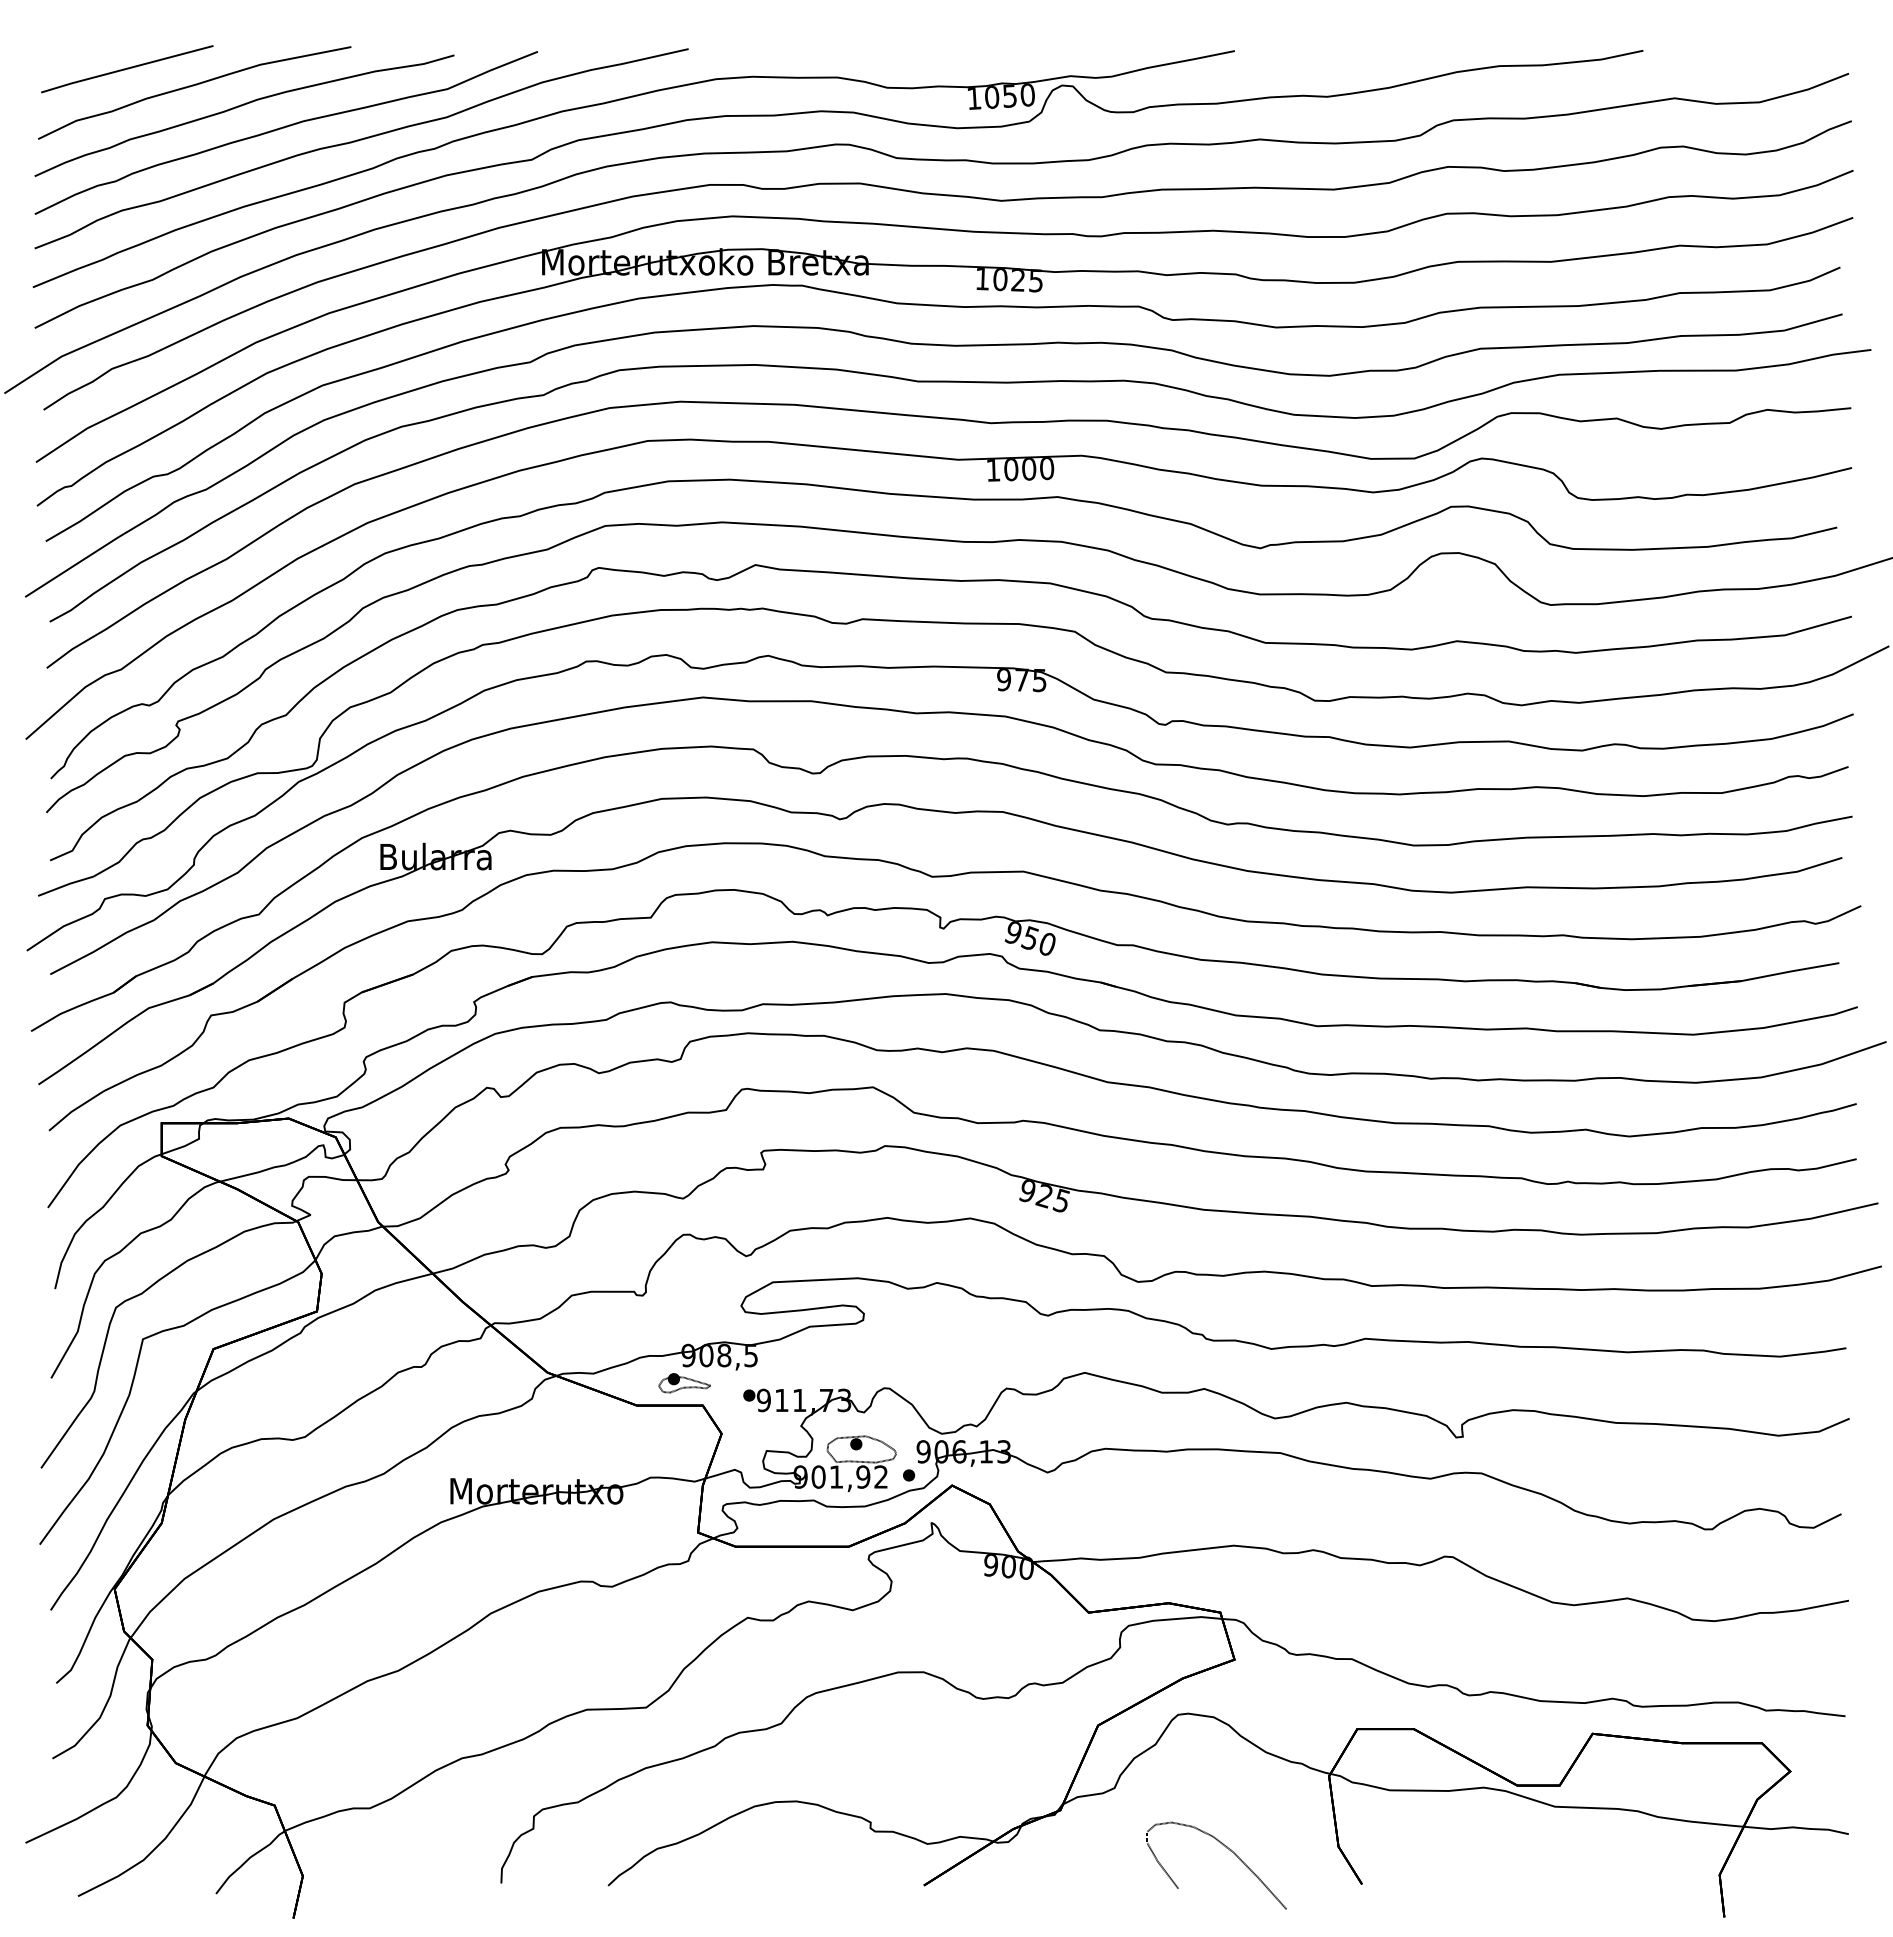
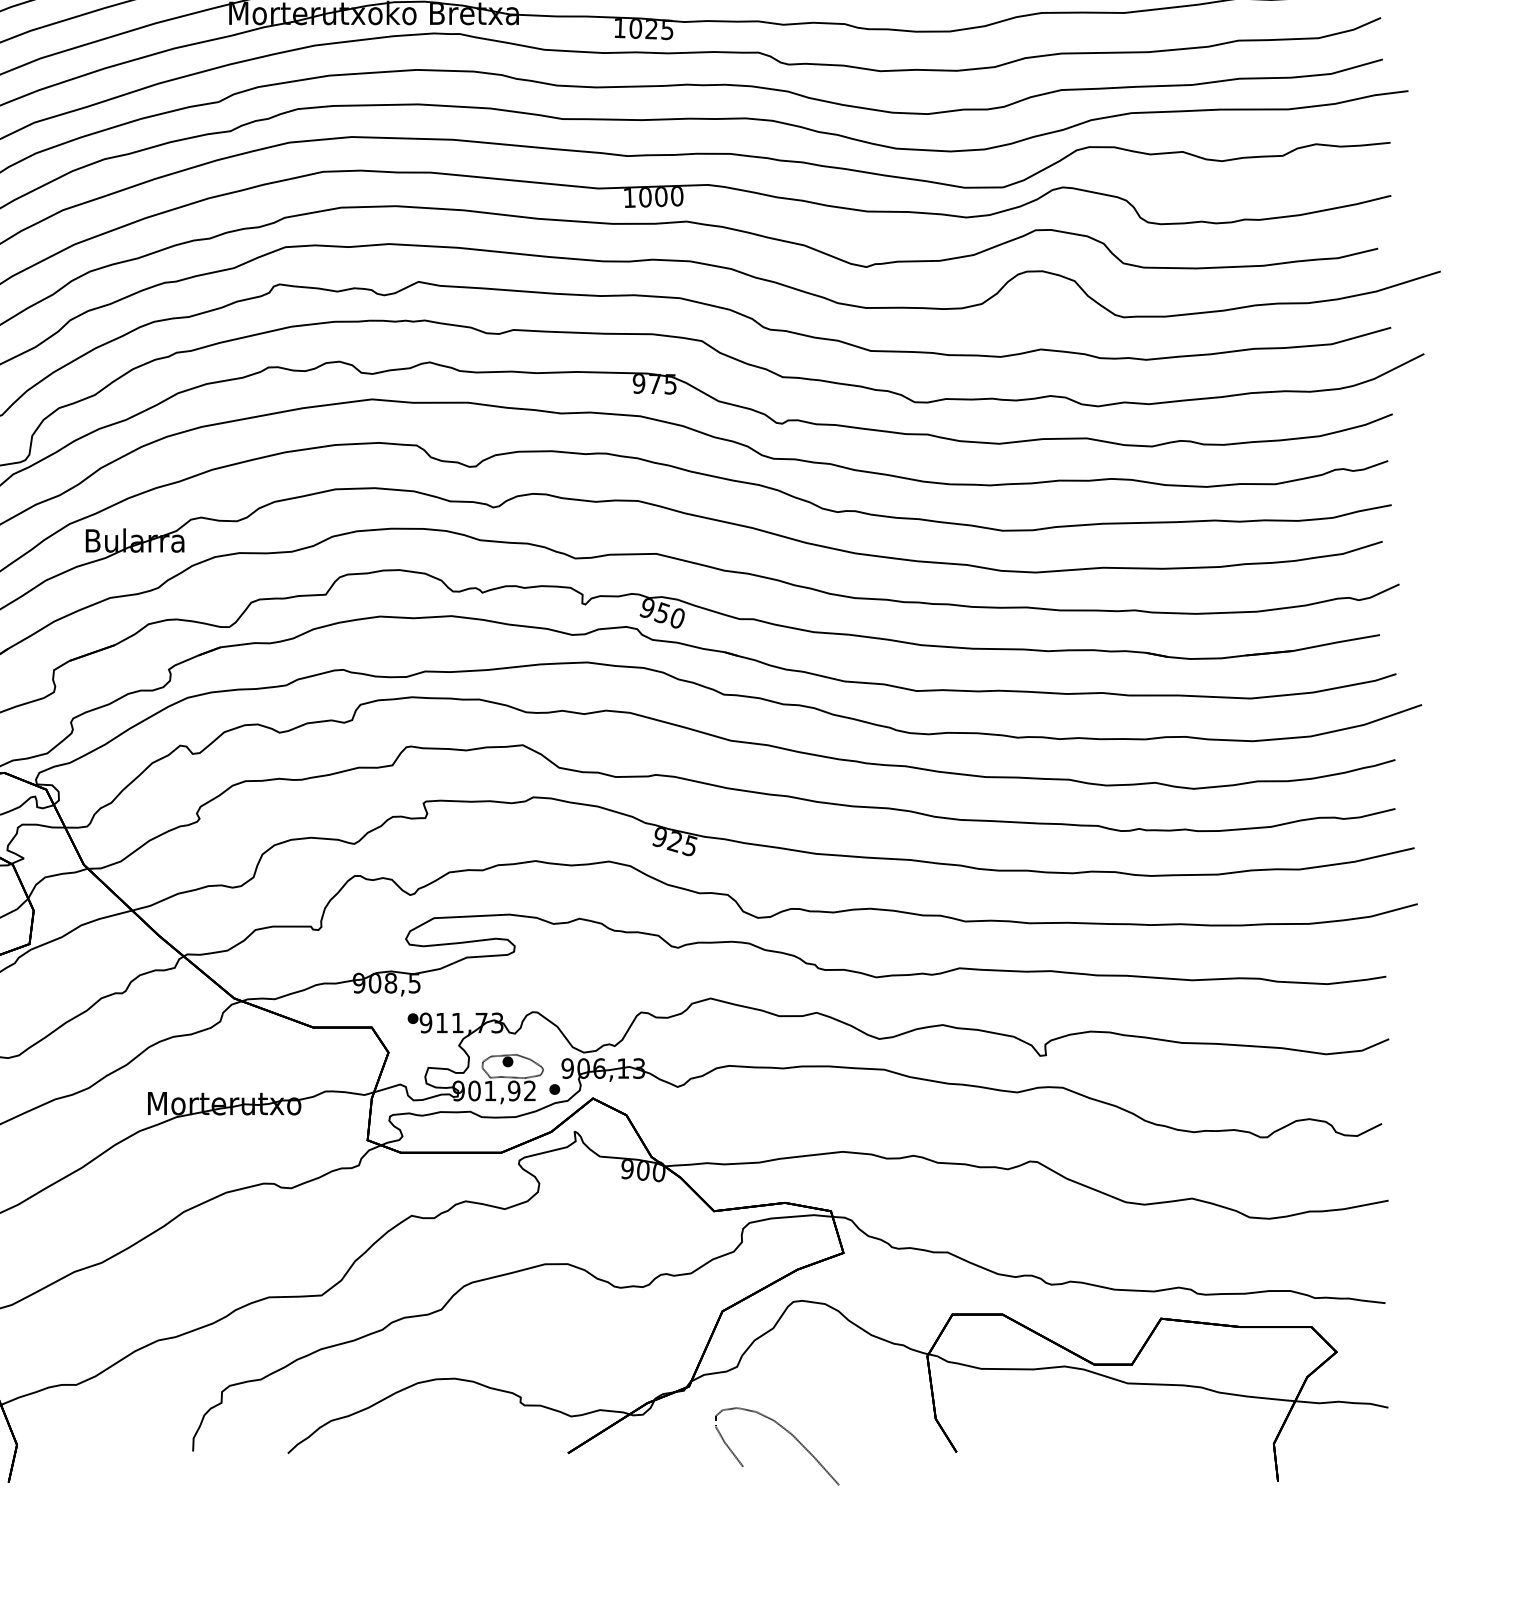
part: (684, 1383) -> (355, 1007), removed
curve: (1226, 1848) -> (785, 1431), moved

